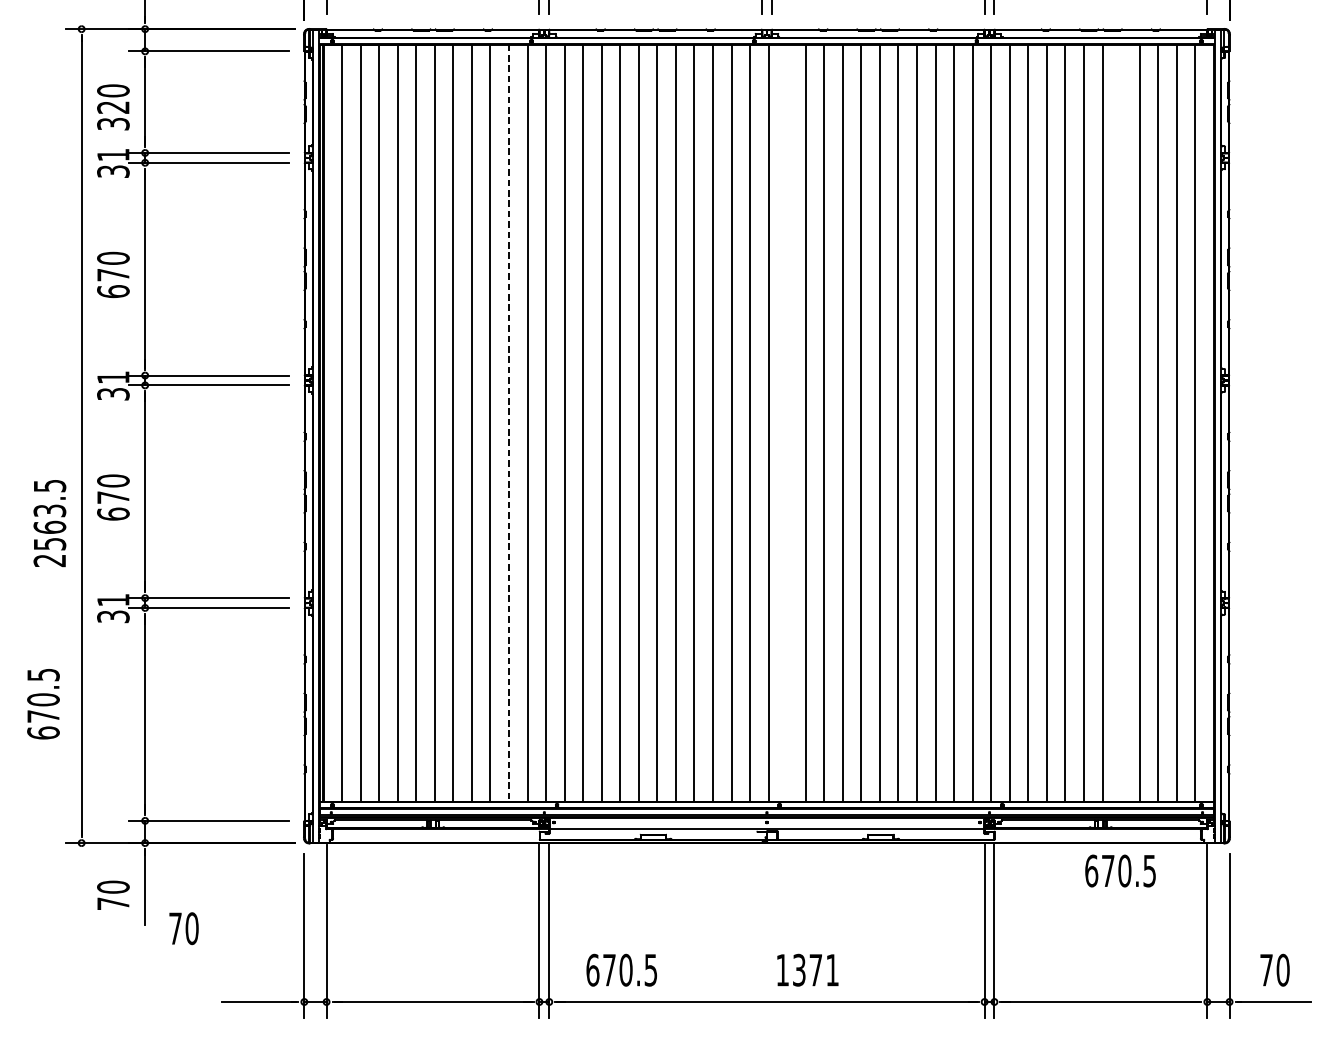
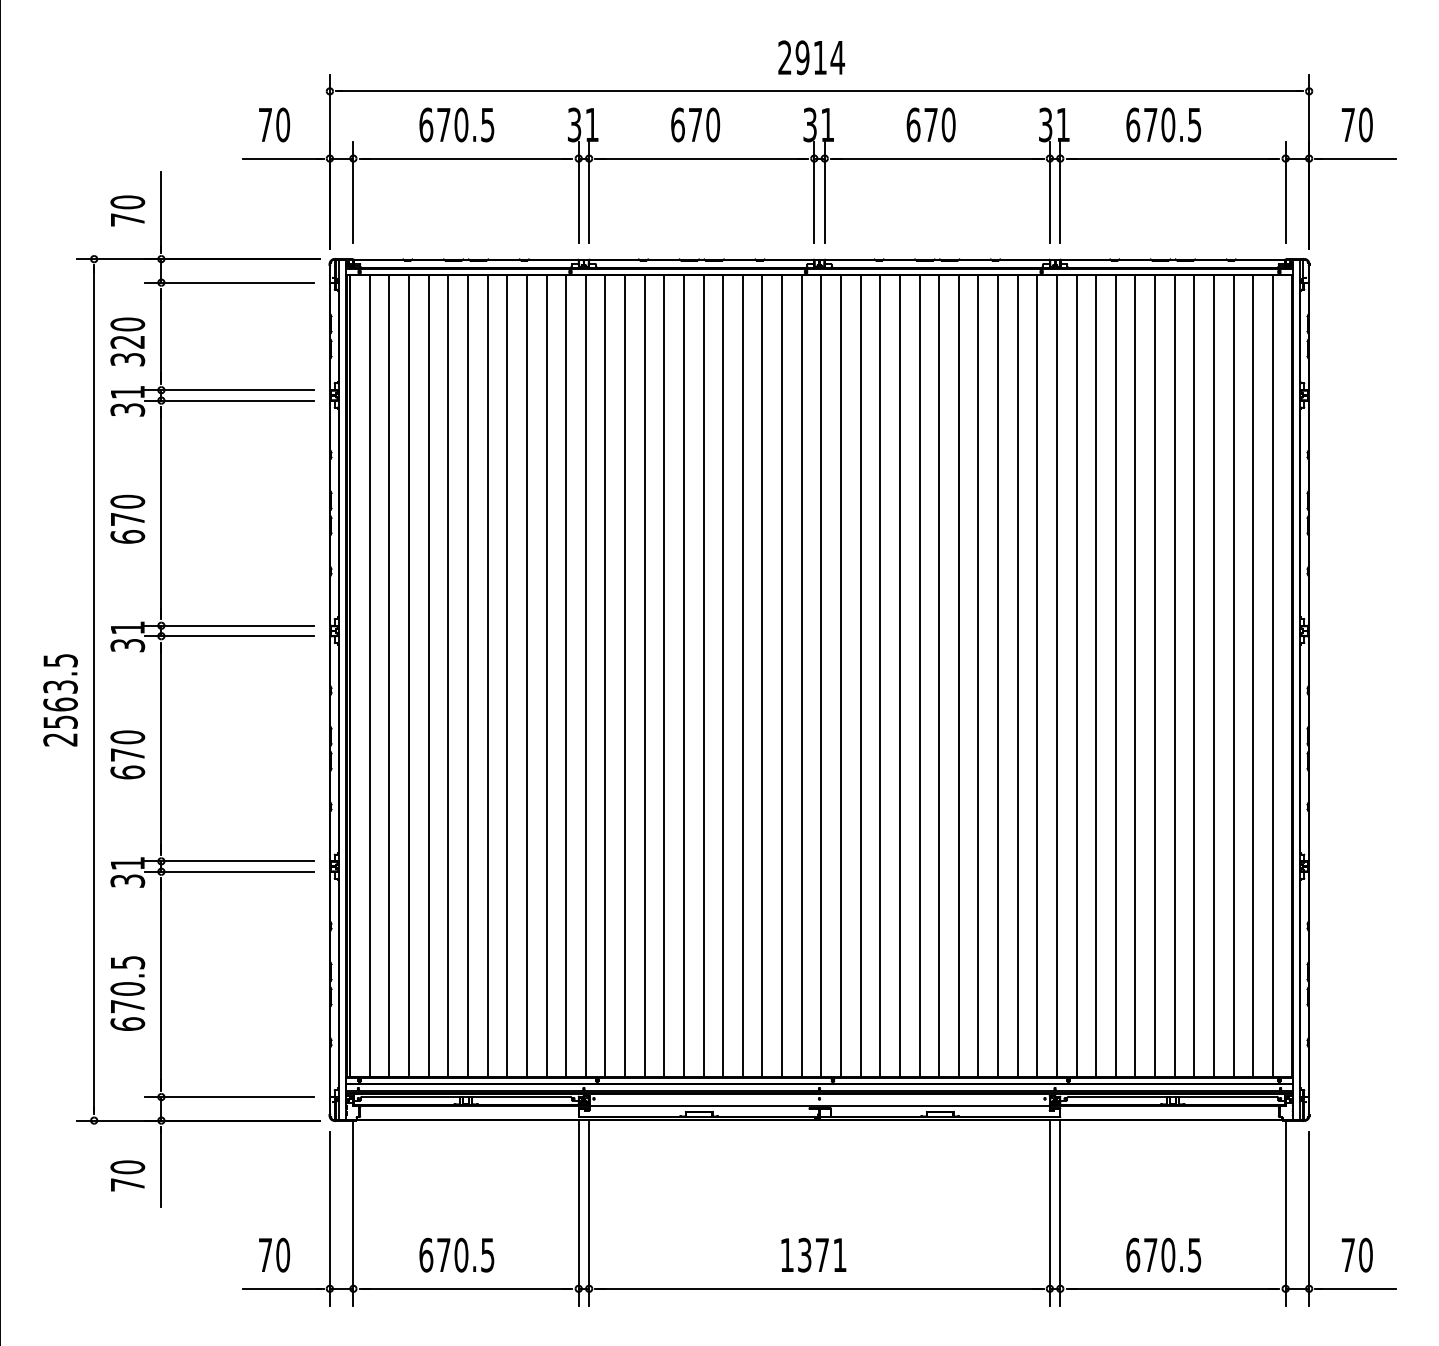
line: (509, 423) -> (546, 676), dashed -> solid
line: (786, 423) -> (840, 676), added
line: (1121, 423) -> (1194, 676), added
text: (49, 523) -> (60, 700), moved
text: (43, 704) -> (127, 993), moved
text: (1120, 870) -> (1163, 1254), moved
text: (183, 928) -> (274, 1254), moved
text: (621, 969) -> (456, 1254), moved
text: (807, 969) -> (813, 1254), moved

